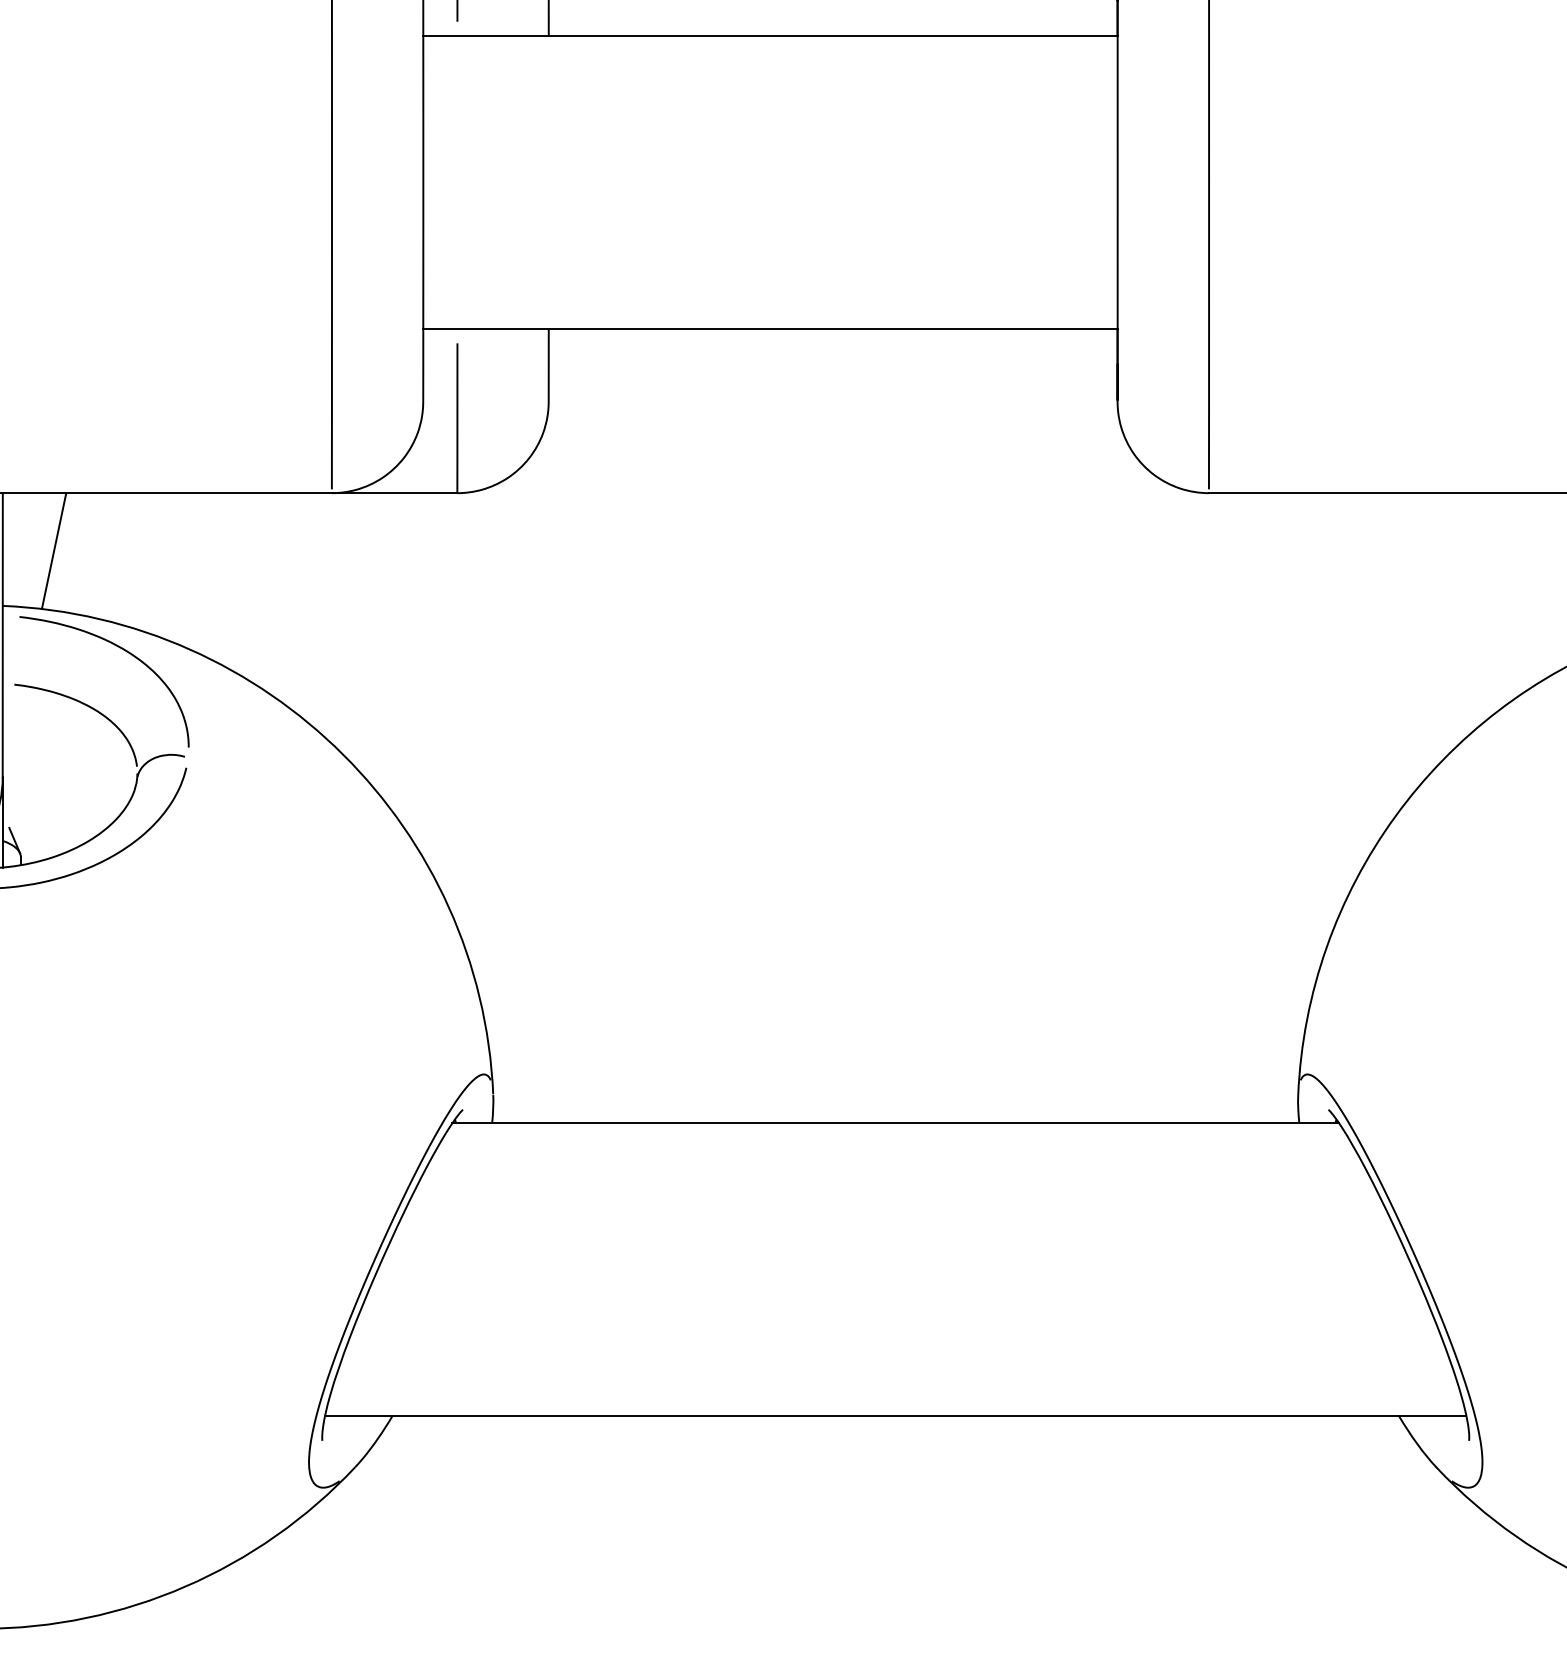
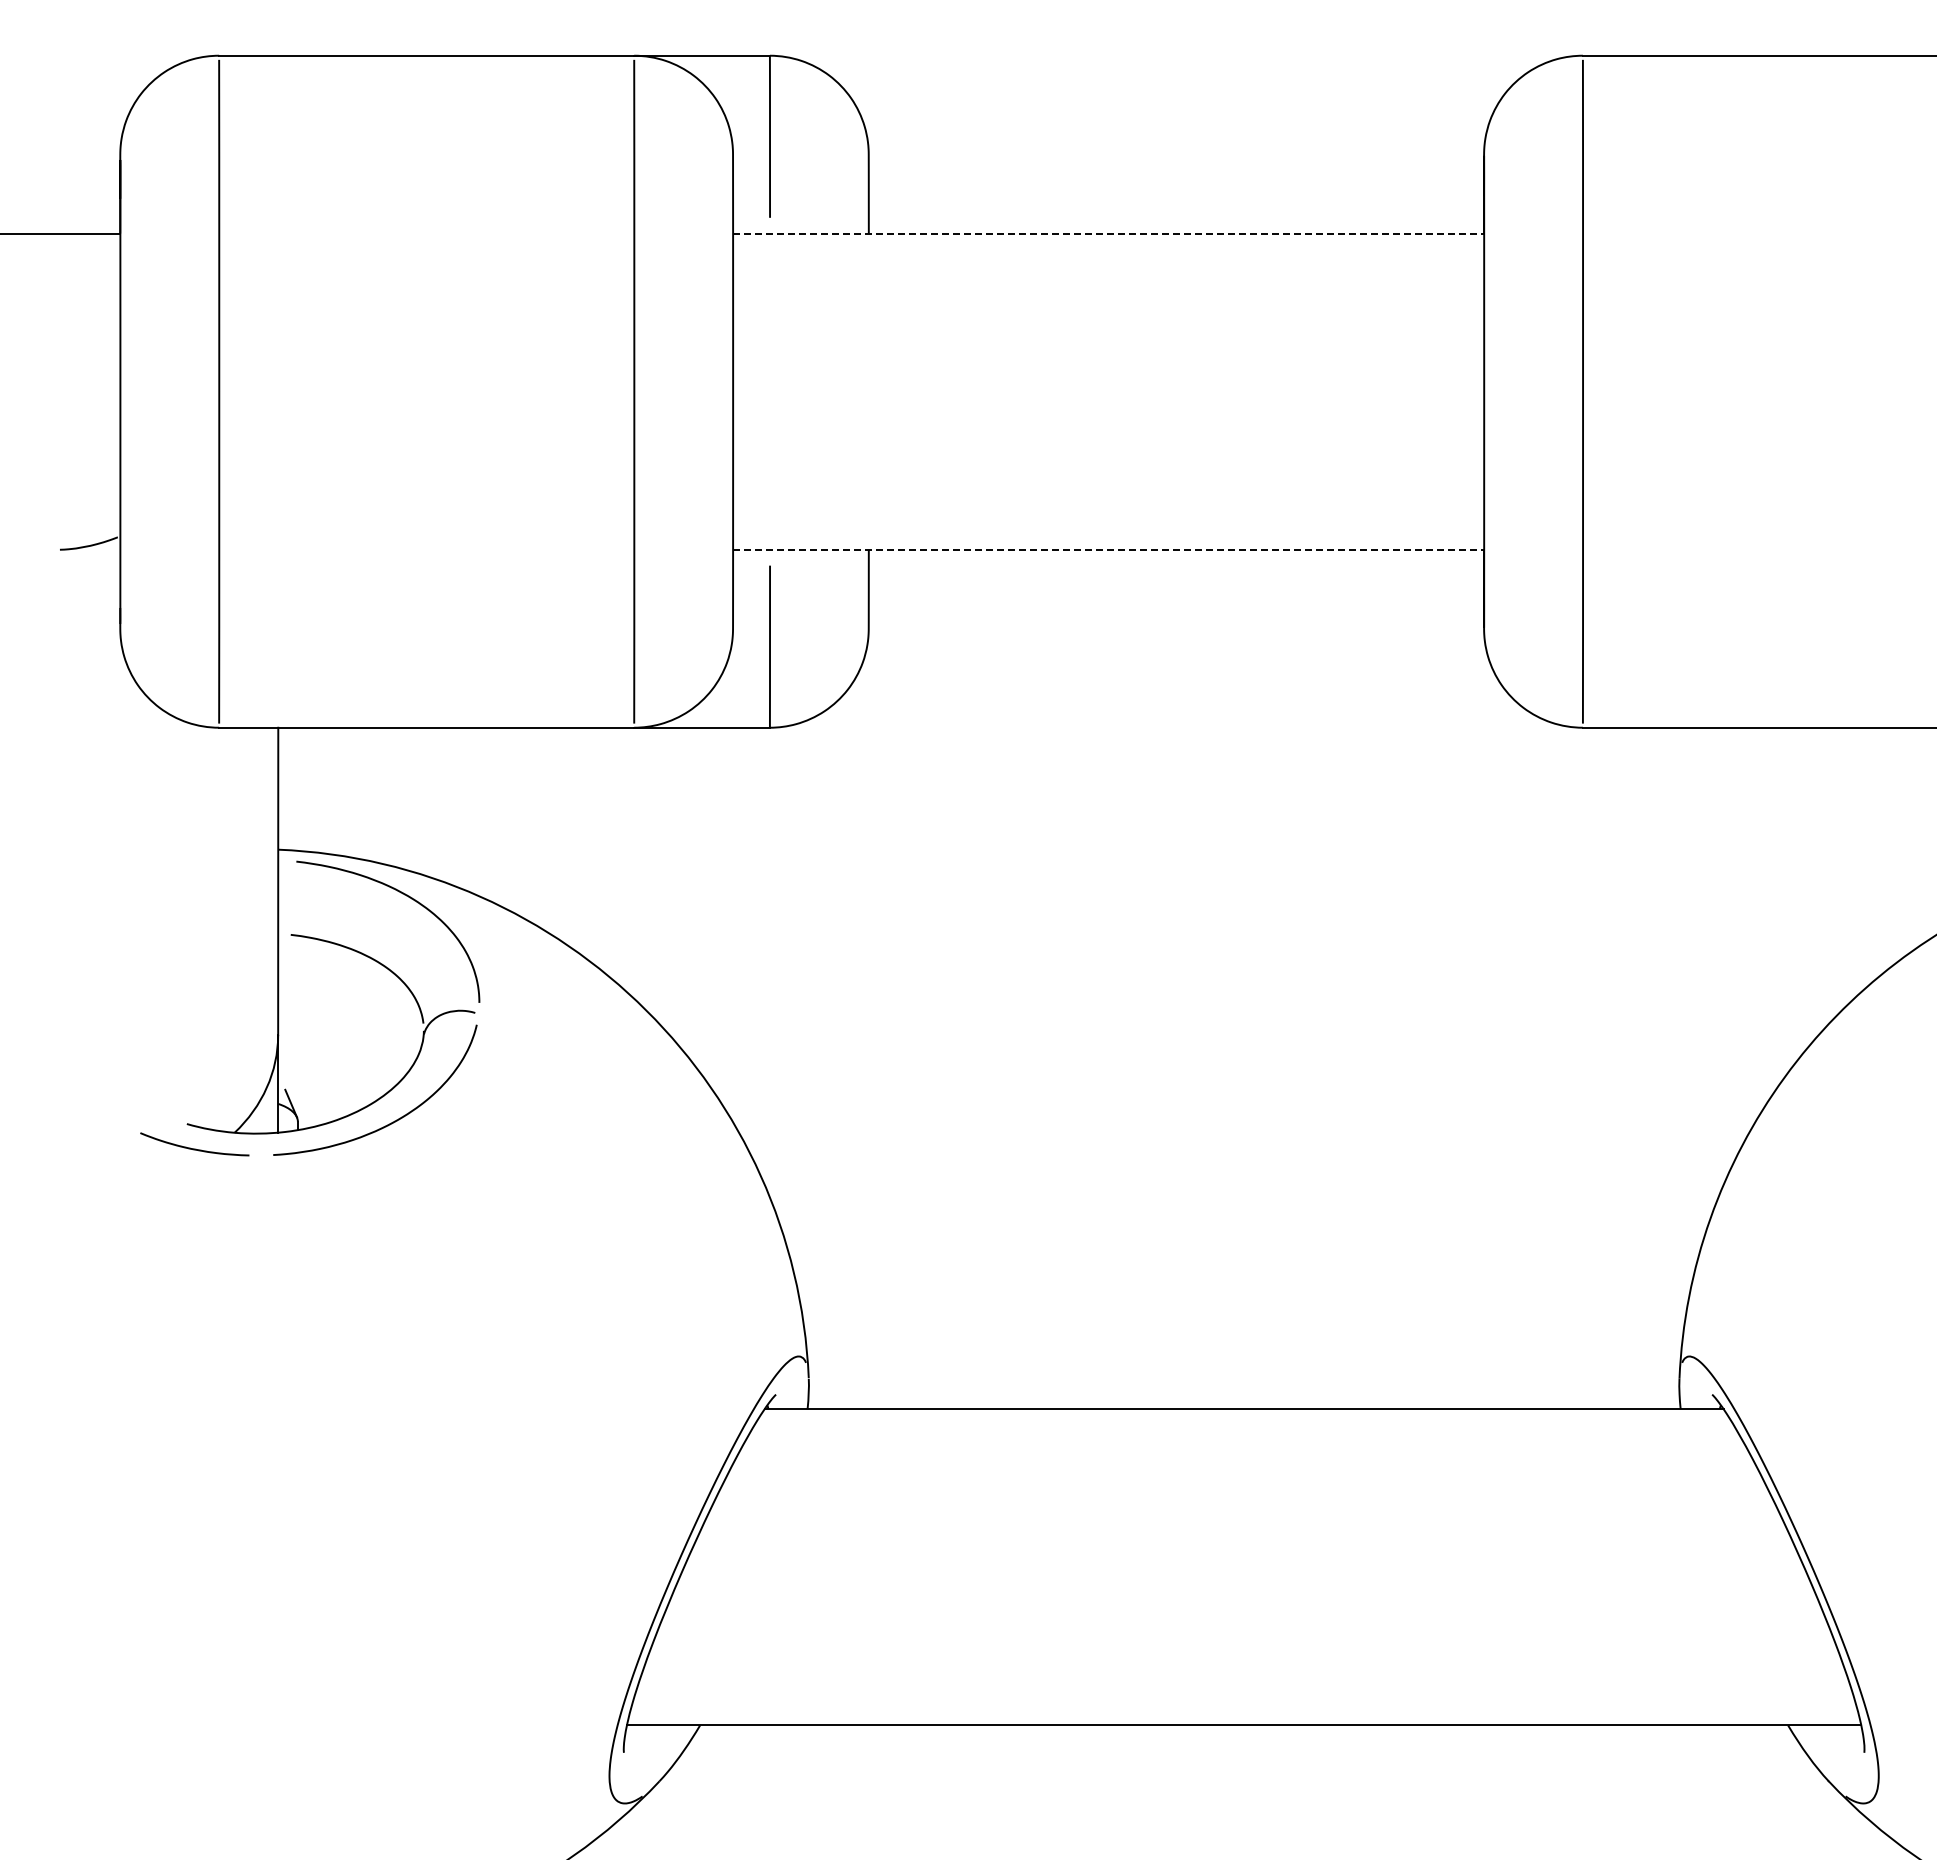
line: (771, 36) -> (1109, 233), solid -> dashed
line: (771, 328) -> (1109, 549), solid -> dashed
line: (53, 551) -> (333, 790), removed

